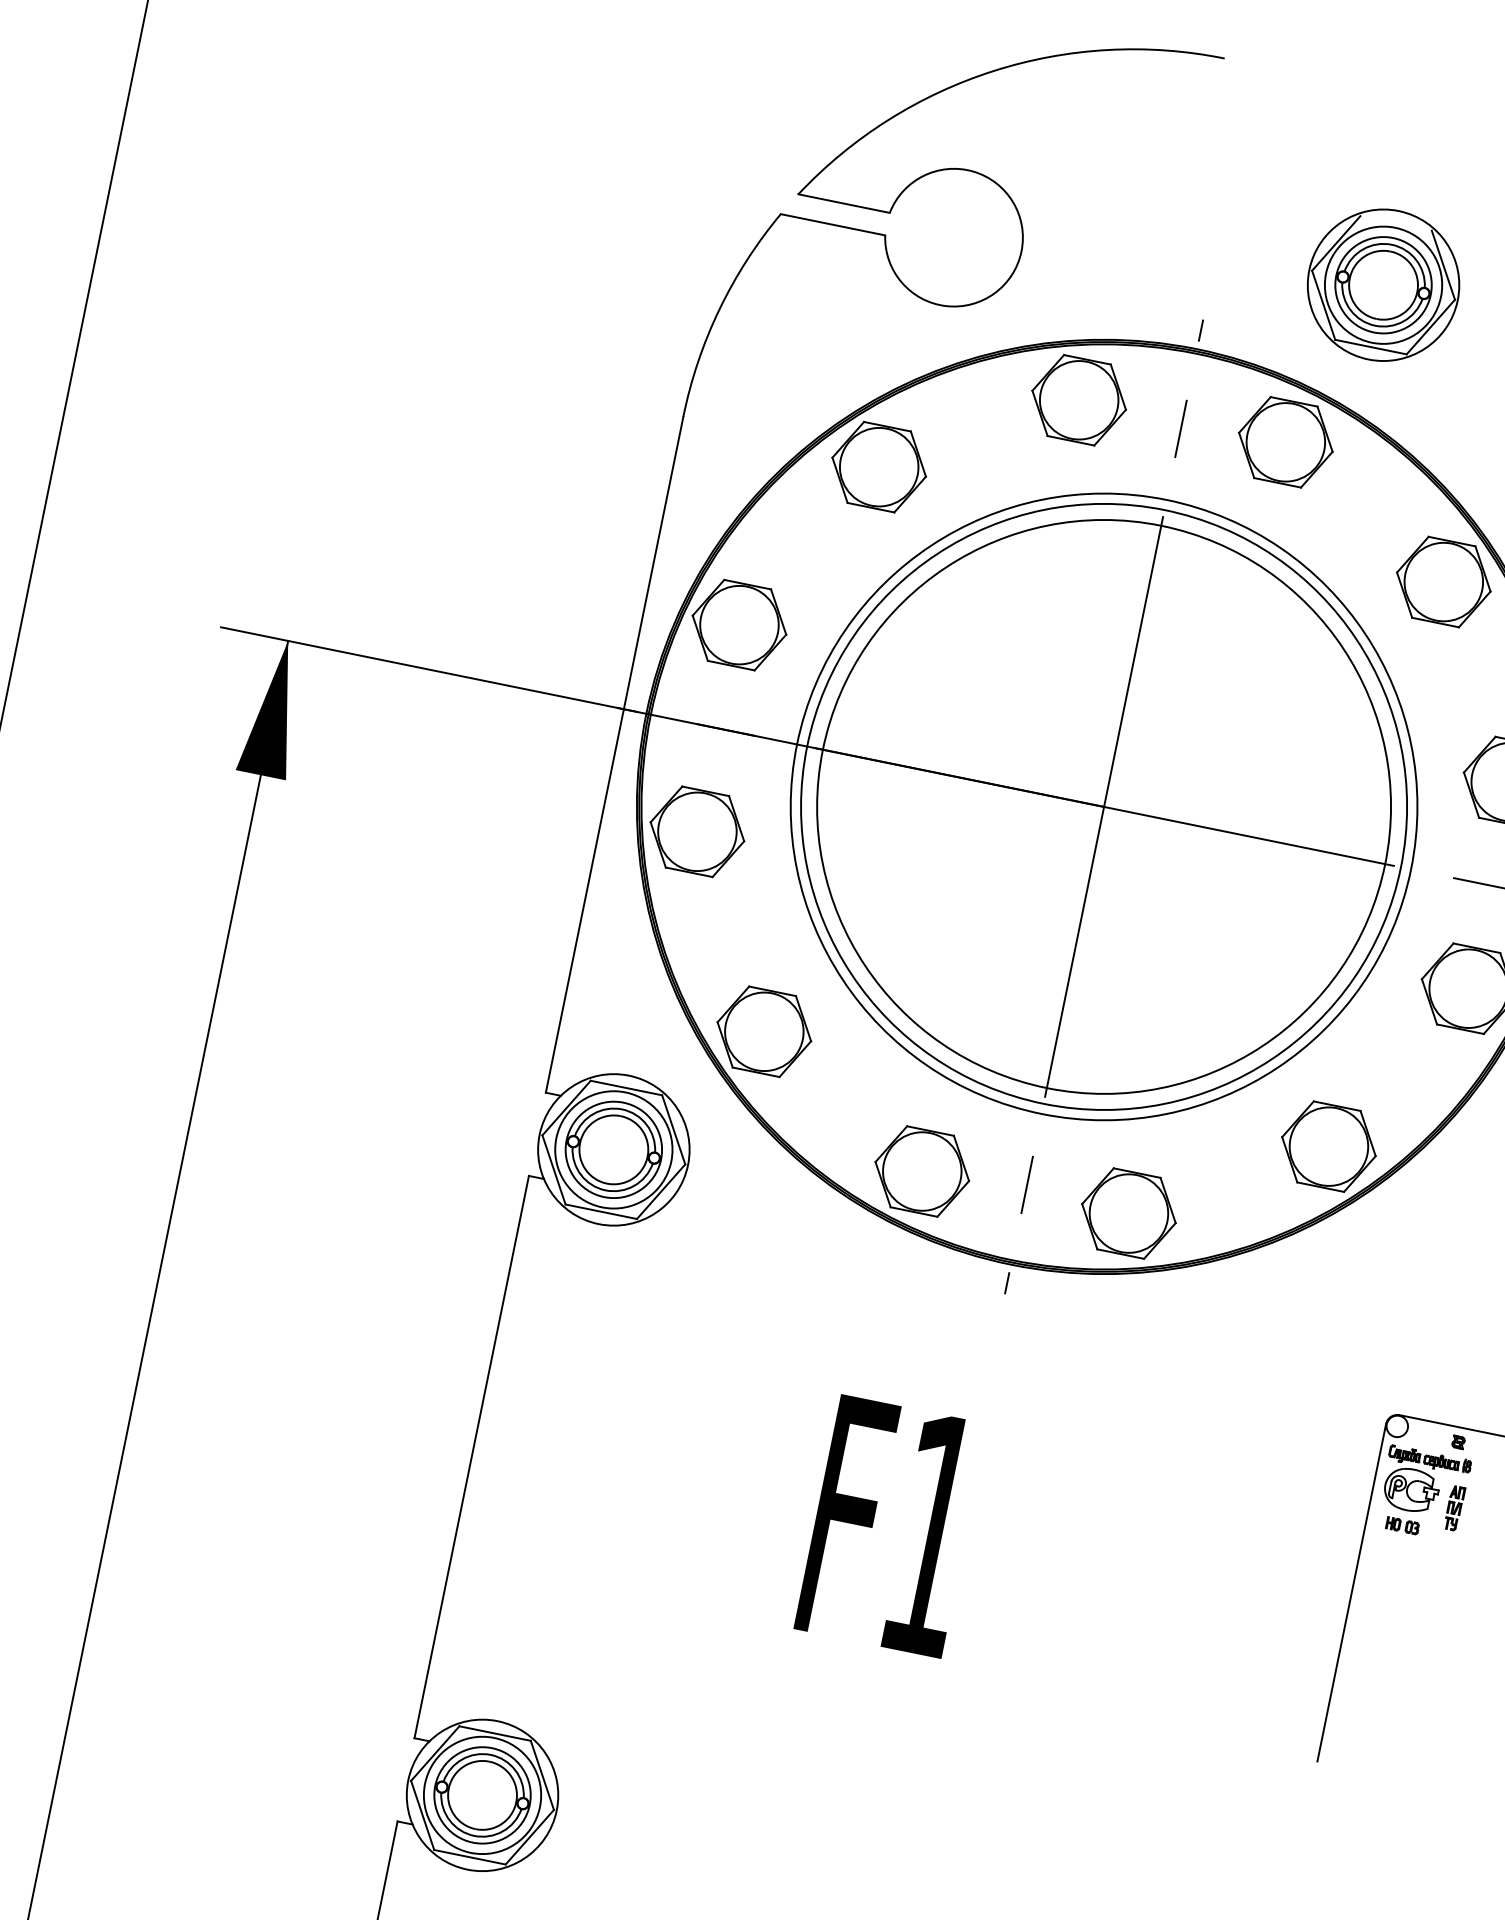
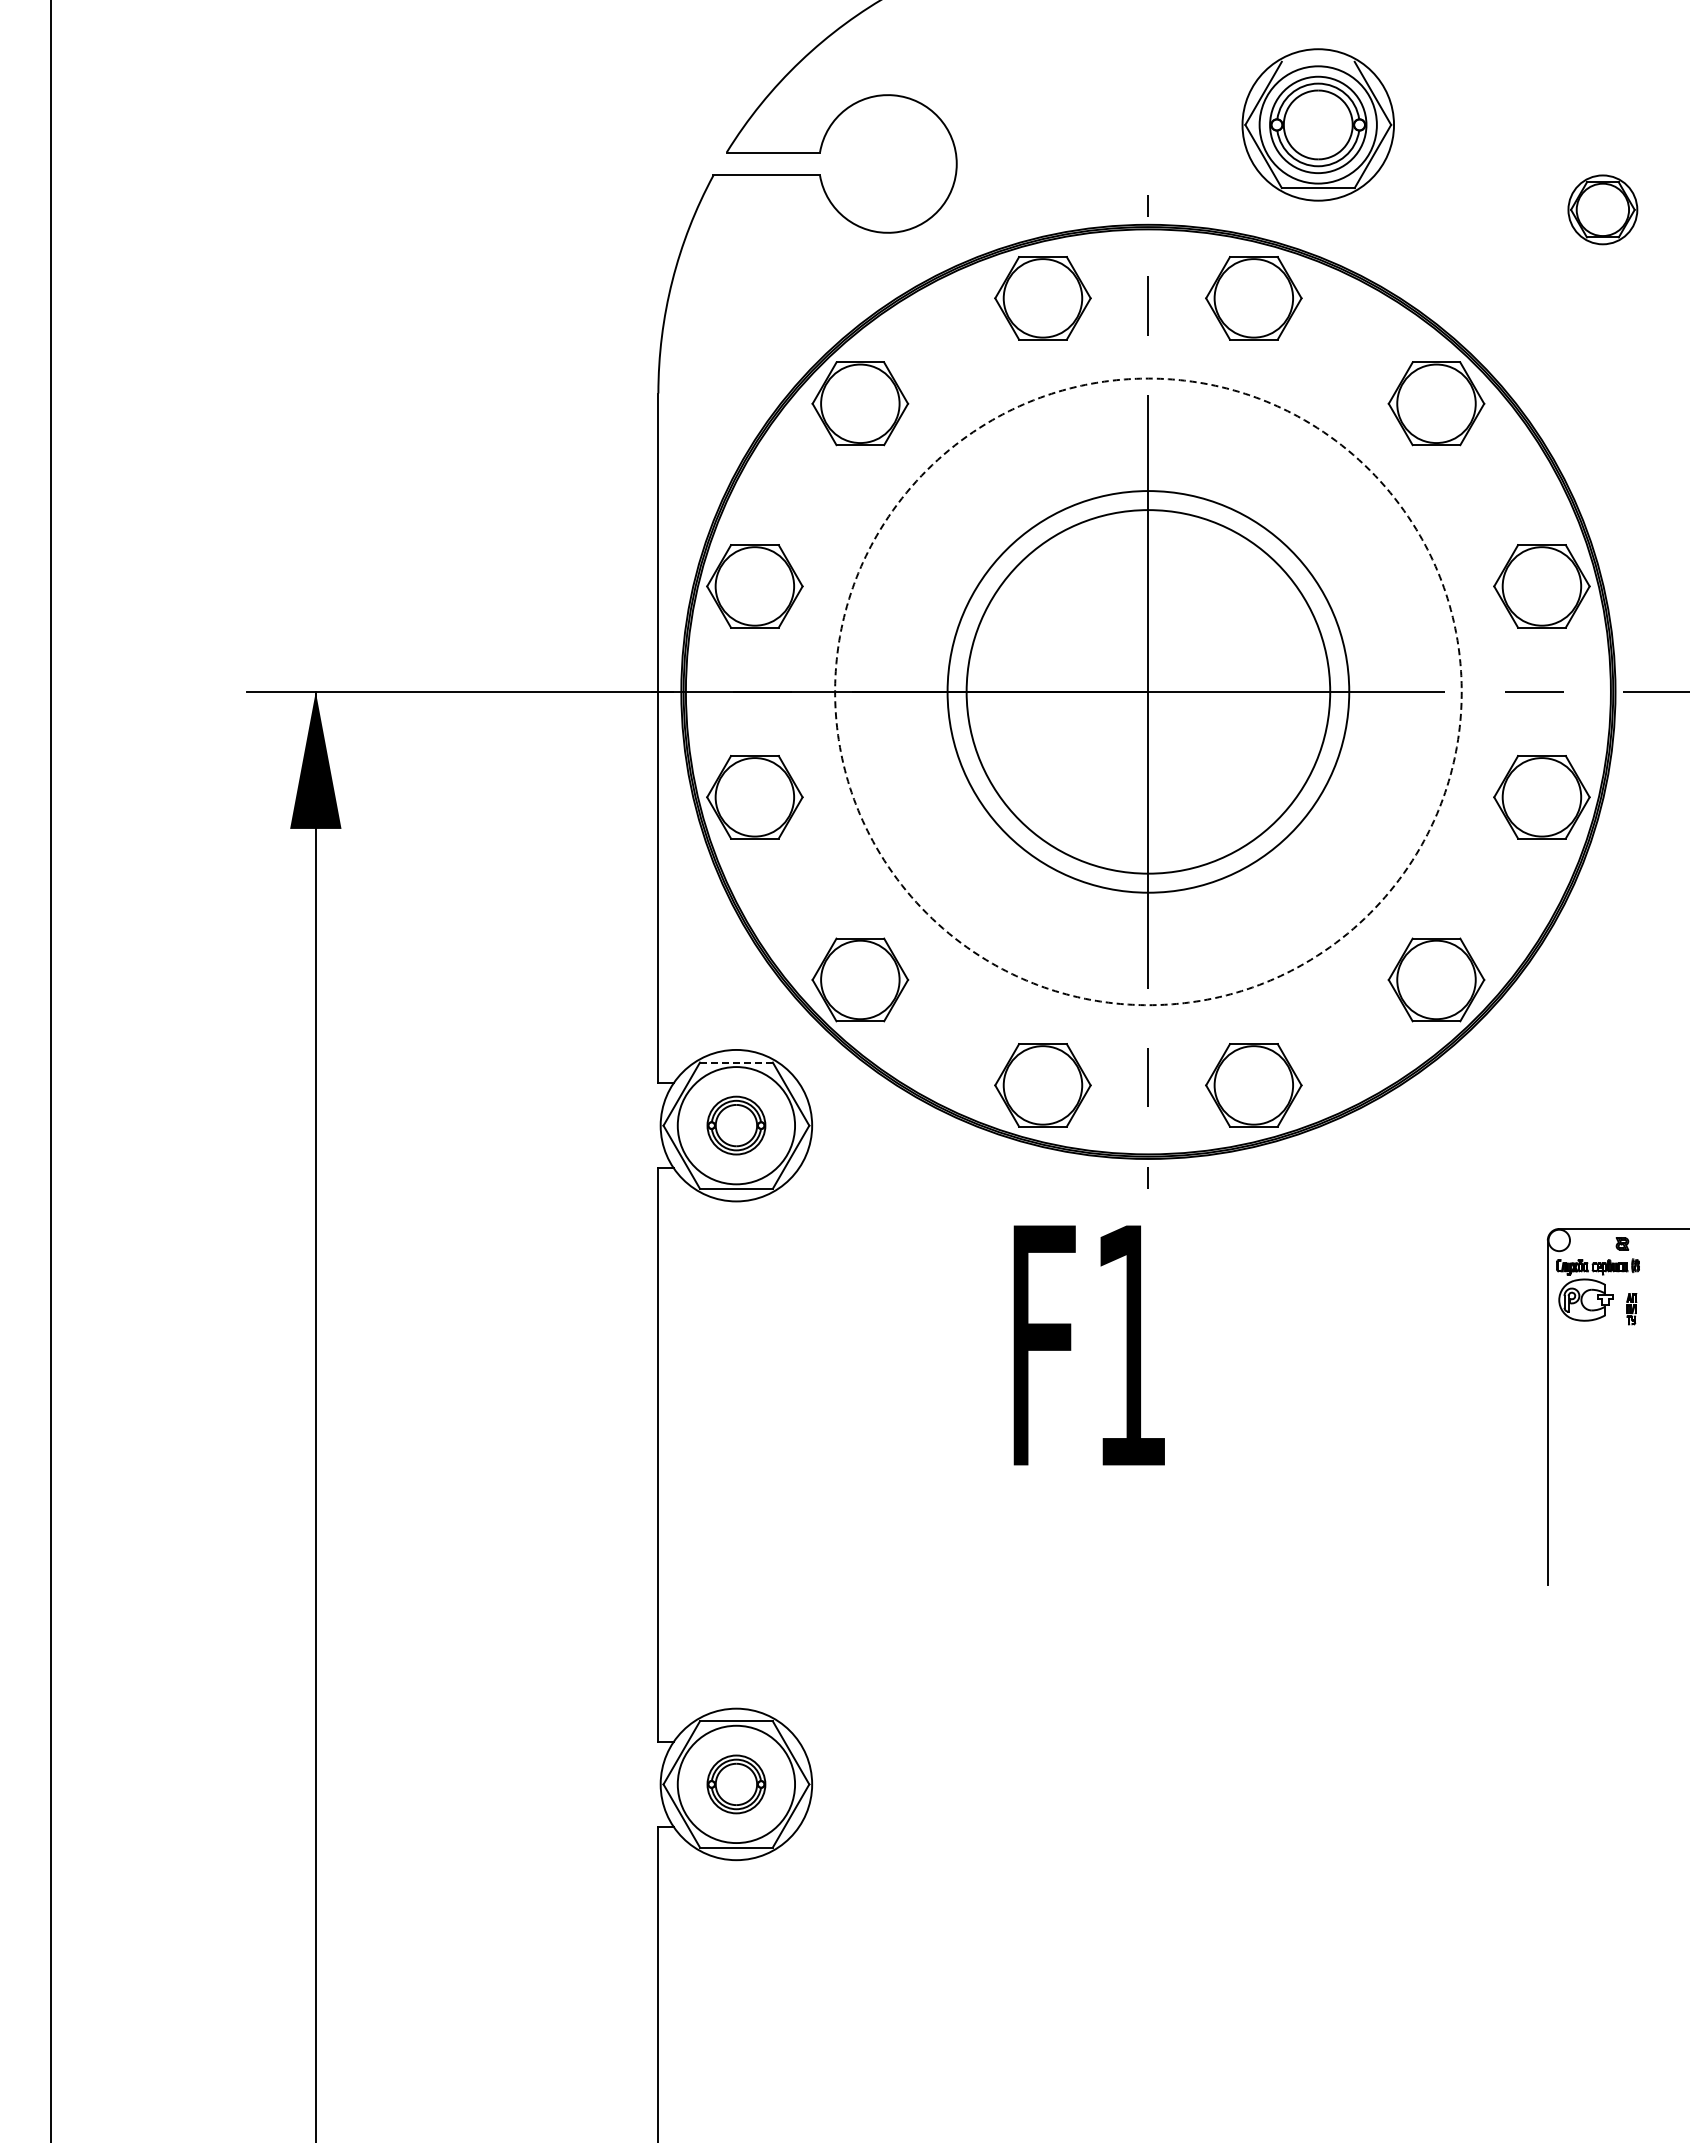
circle: (1104, 806) -> (1148, 691), size x0.6
circle: (1104, 806) -> (1148, 691), size x0.7
circle: (1104, 806) -> (1148, 691), solid -> dashed
line: (626, 1087) -> (736, 1062), solid -> dashed
part: (613, 1149) -> (736, 1125), size x0.6
part: (1454, 1507) -> (1631, 1308), size x0.7
part: (1402, 1525) -> (1584, 1336), removed
text: (890, 1526) -> (1088, 1345), moved
part: (482, 1795) -> (736, 1784), size x0.6

